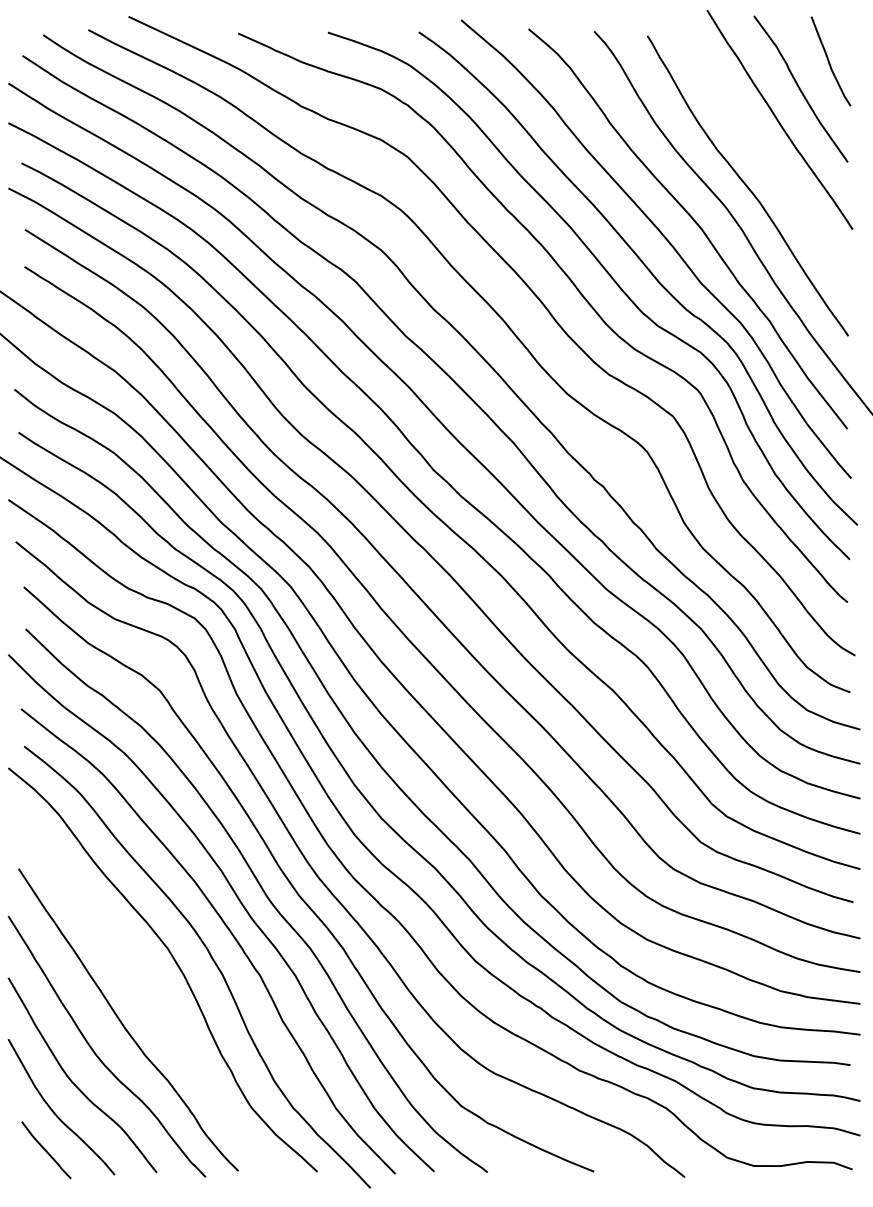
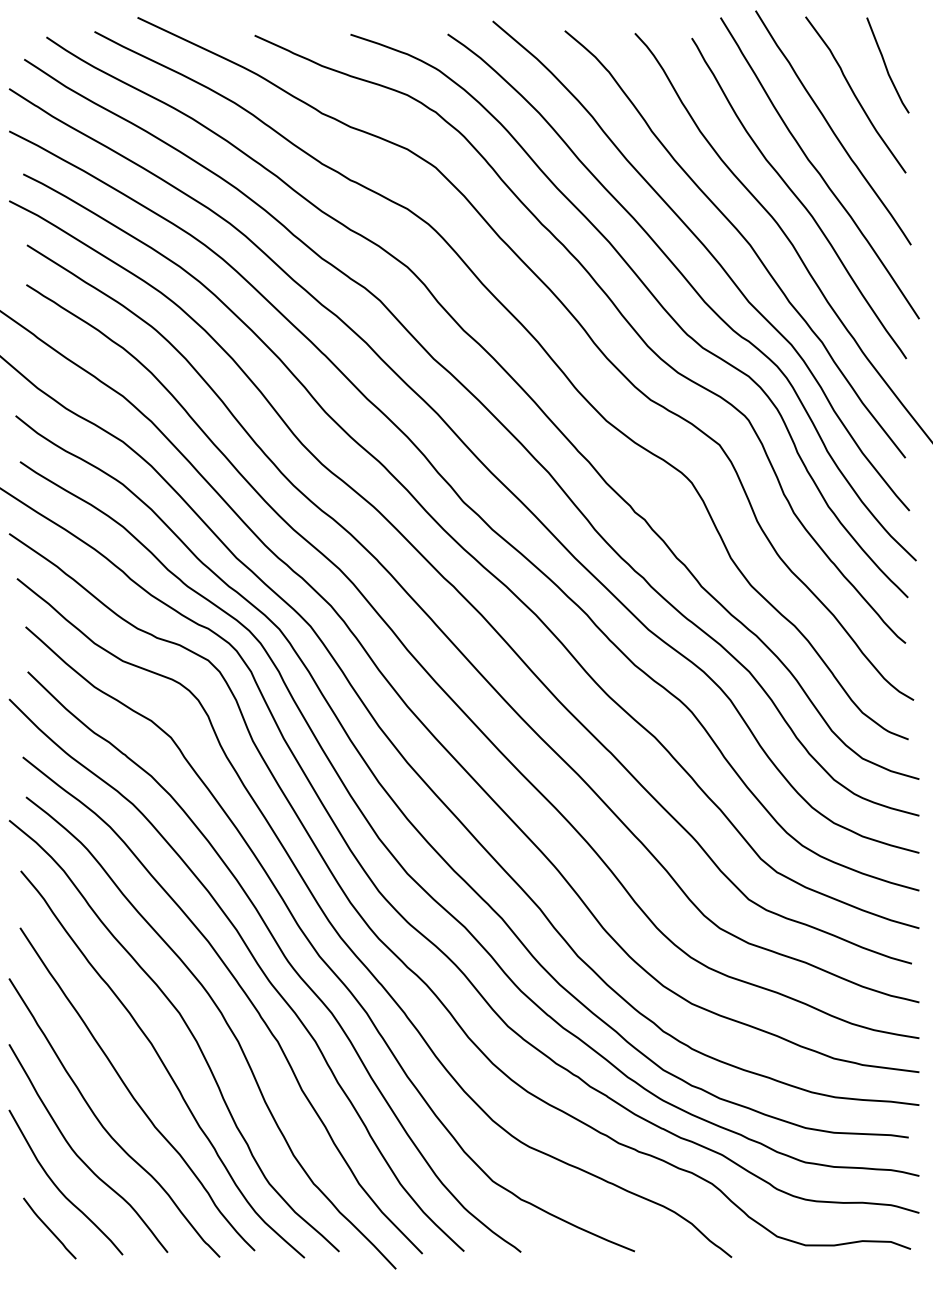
curve: (765, 158) -> (817, 169), added
curve: (151, 996) -> (162, 1064), added

